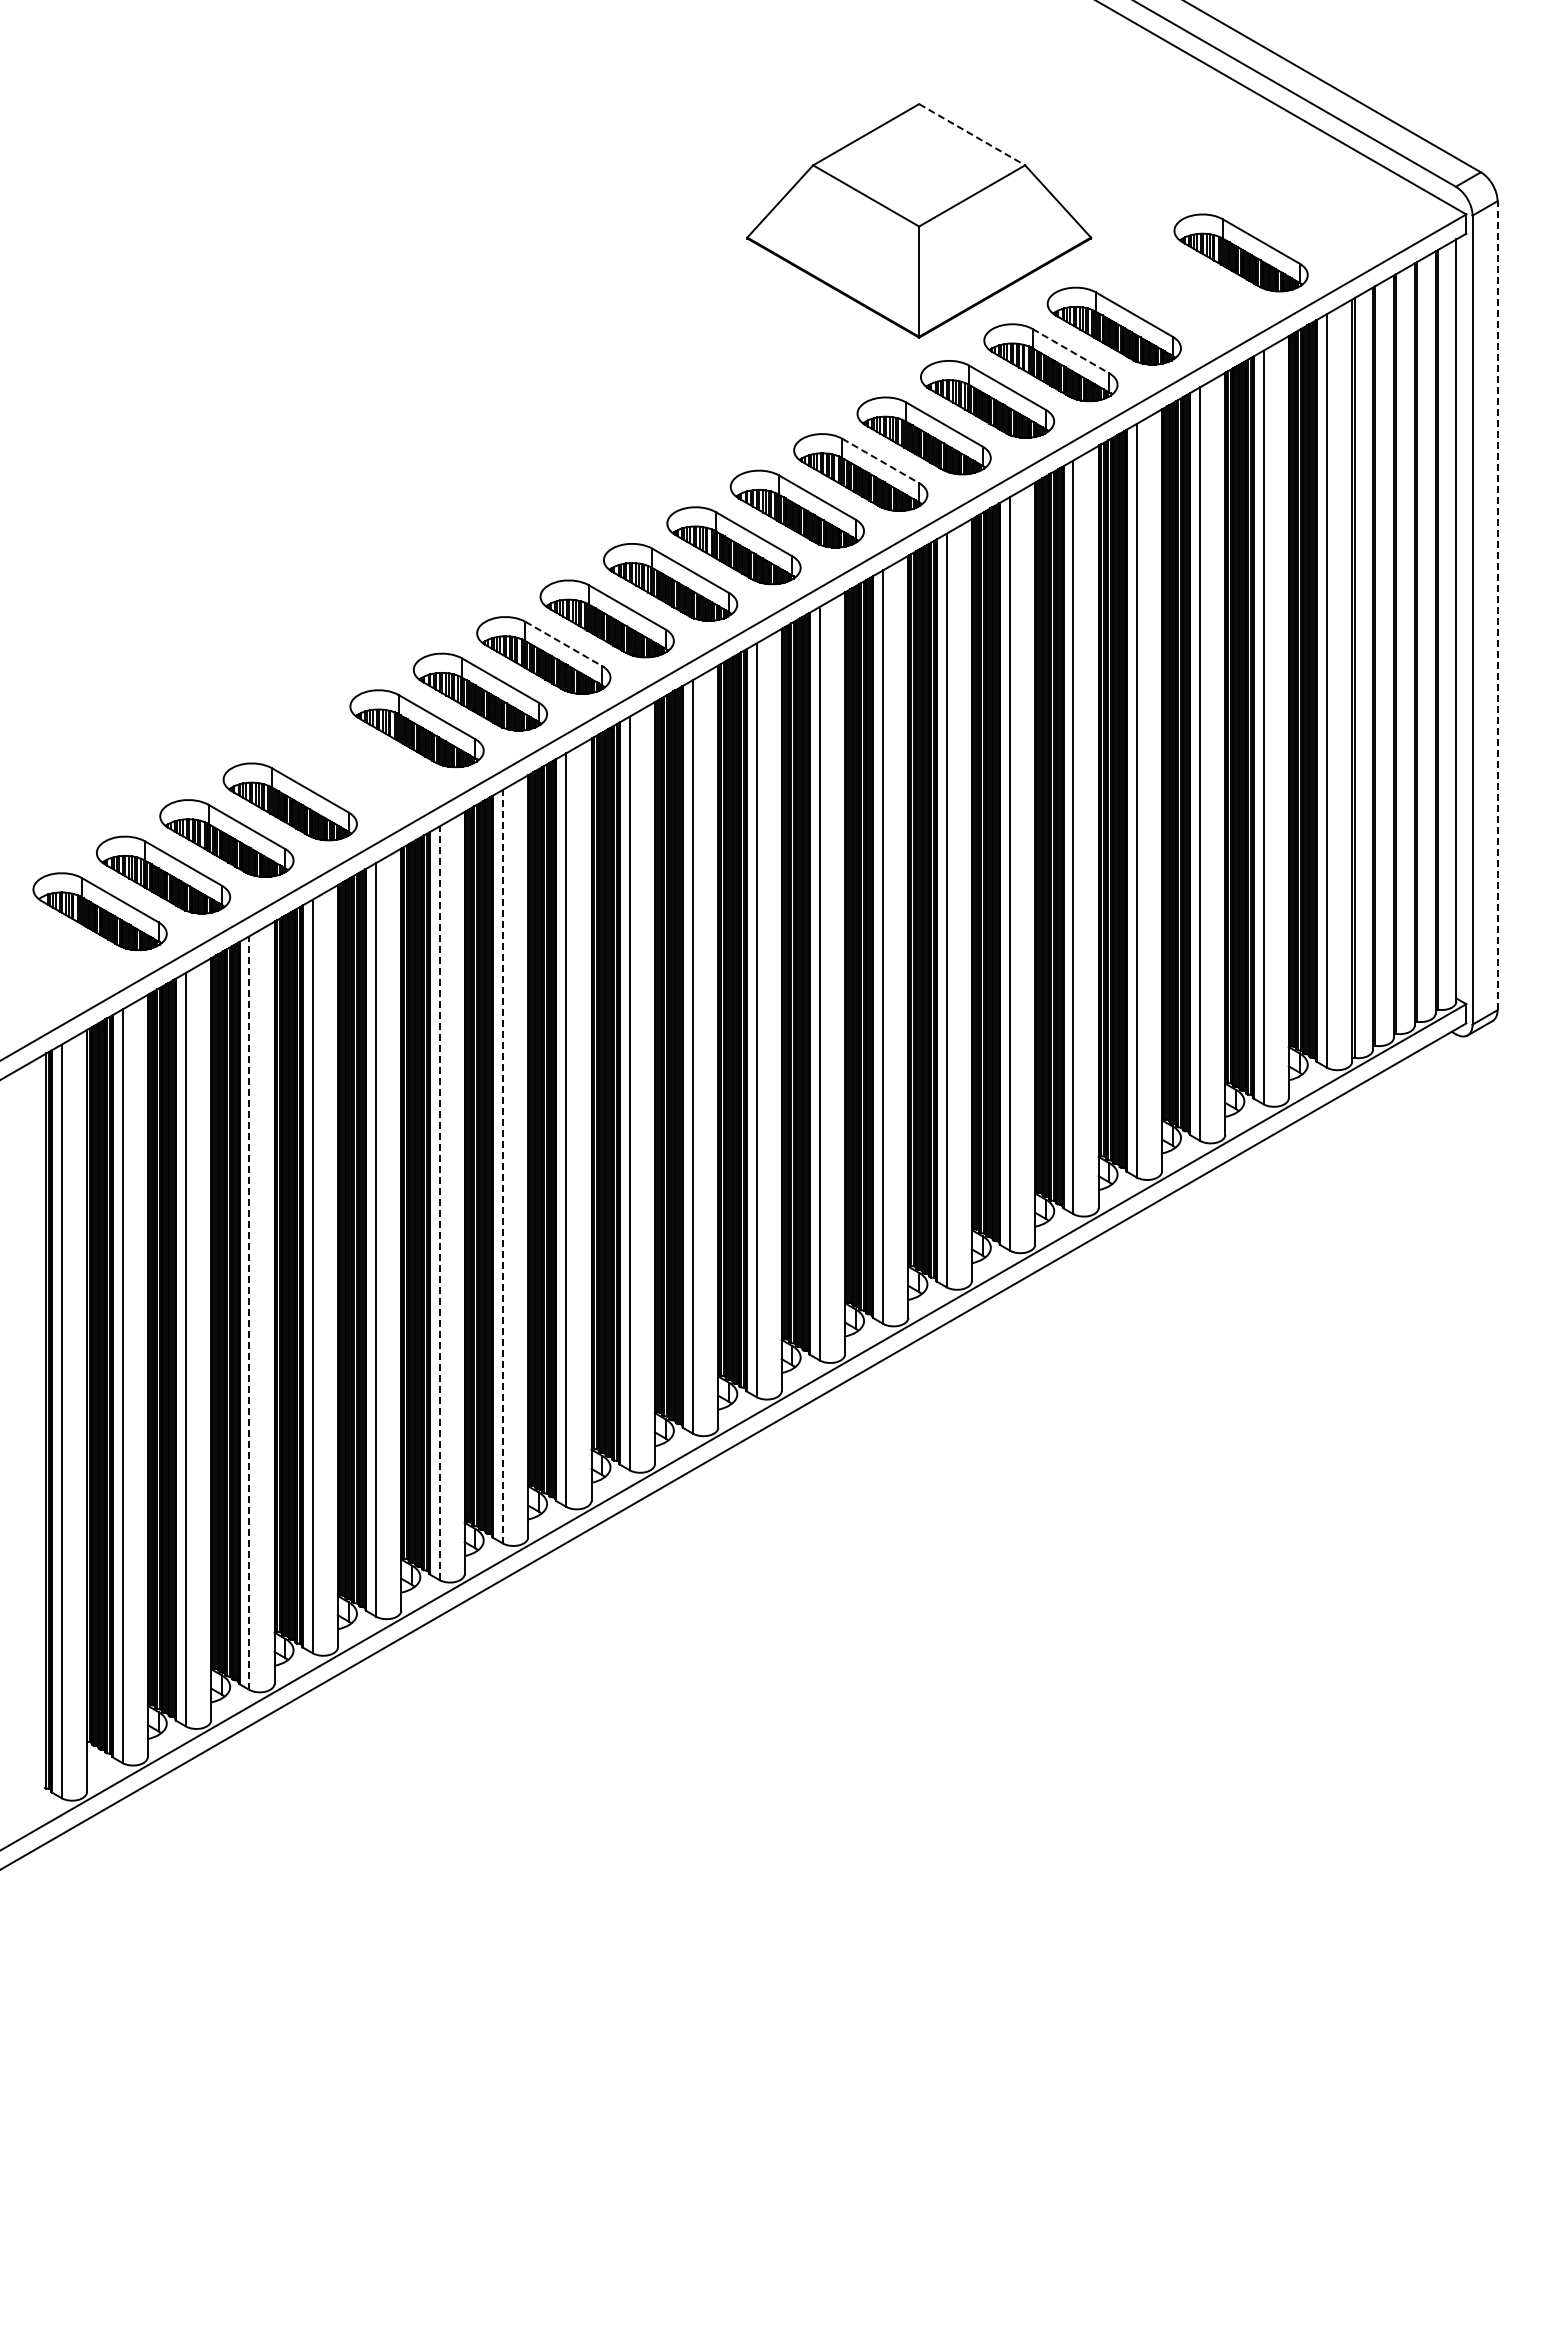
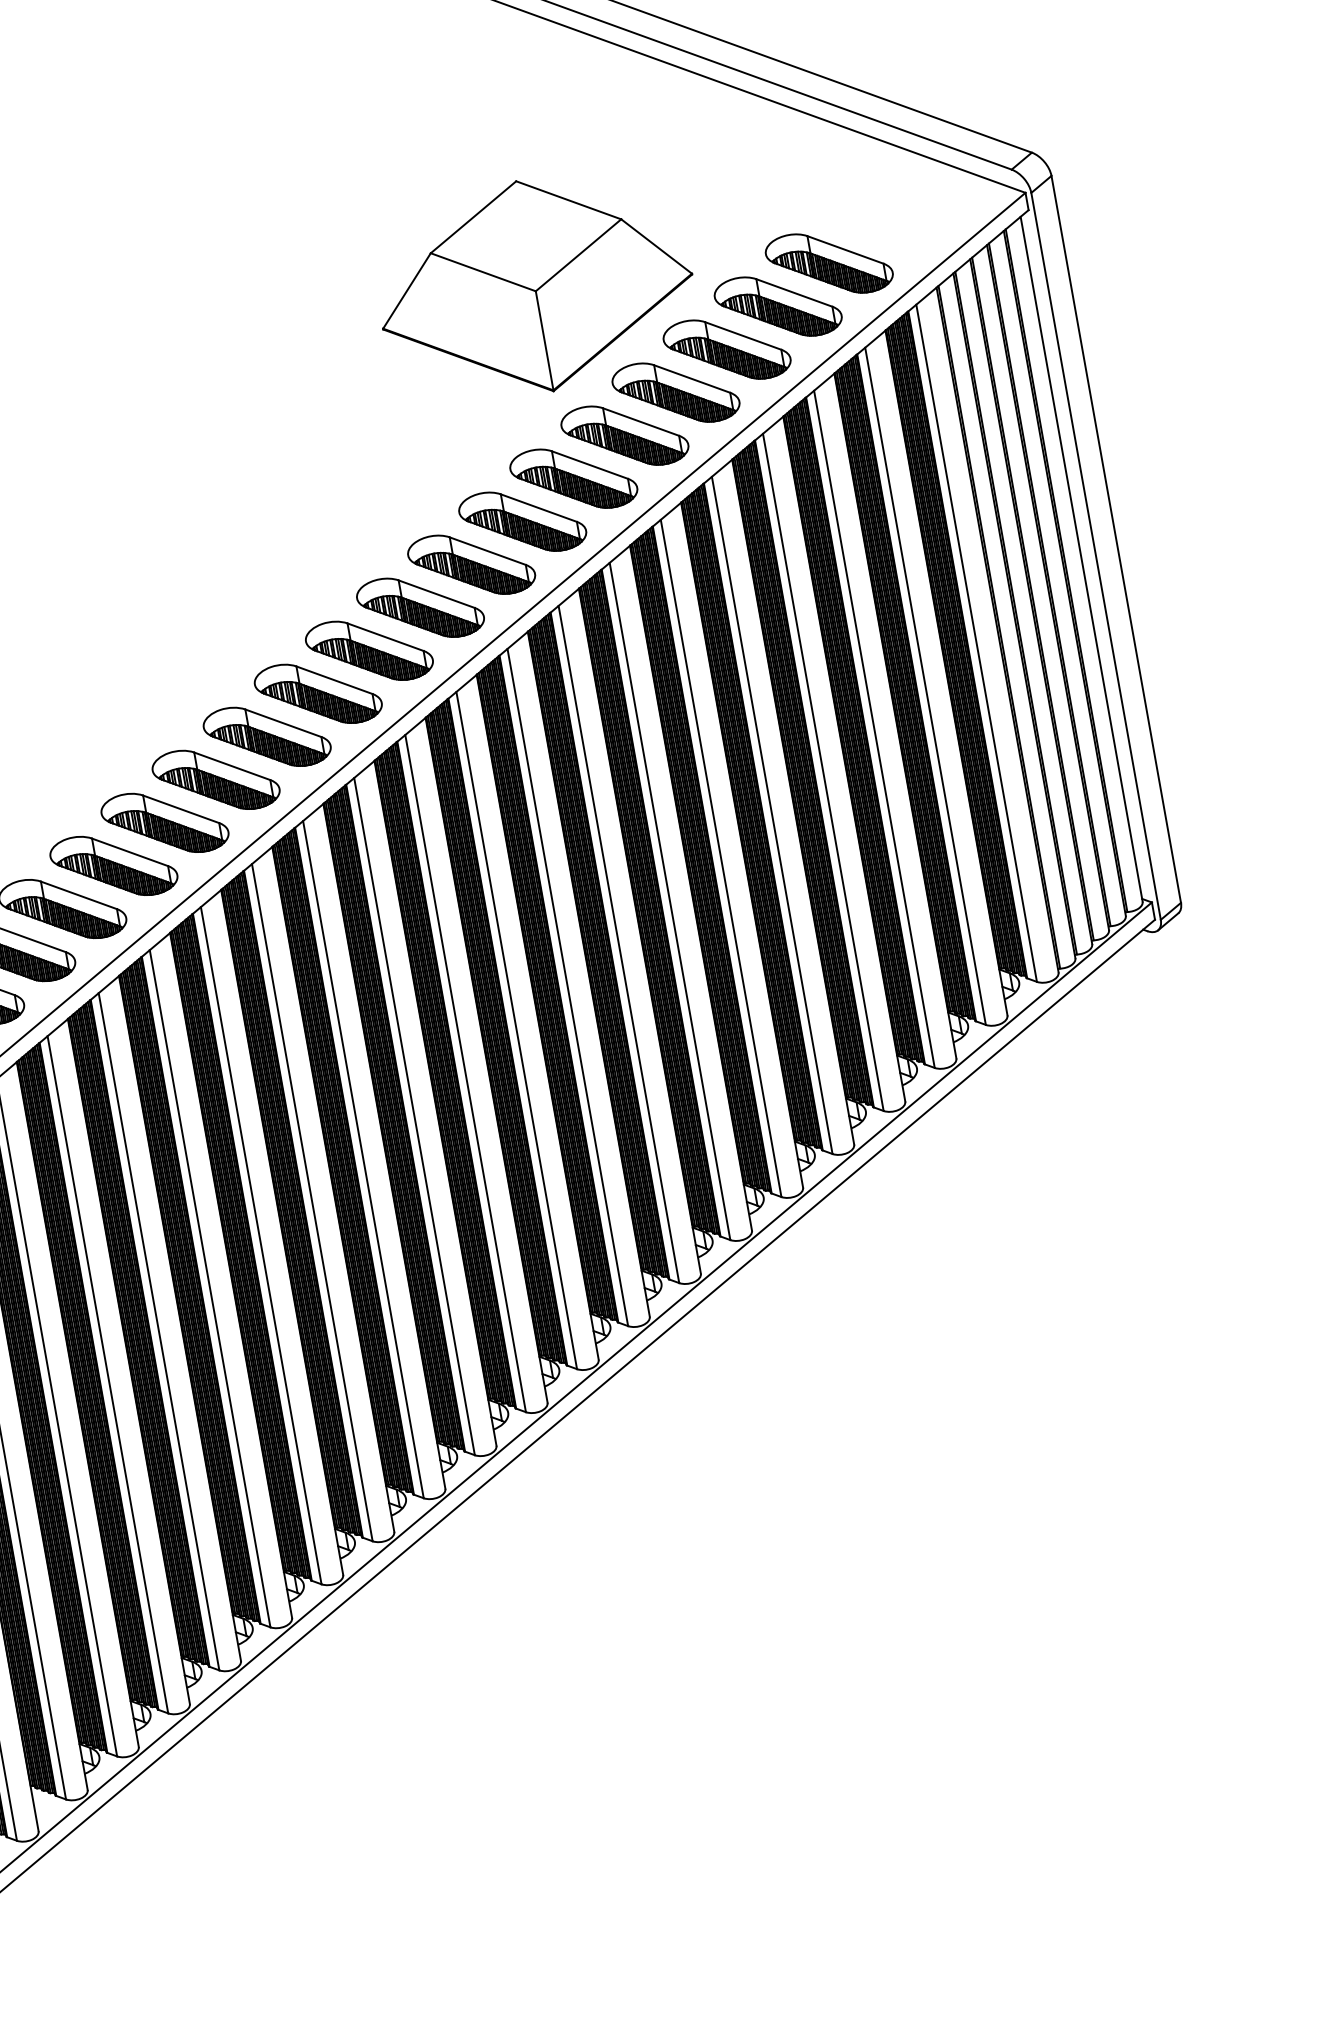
line: (972, 134) -> (569, 200), dashed -> solid
part: (1177, 289) -> (778, 306), added
line: (1071, 351) -> (692, 379), dashed -> solid
line: (881, 461) -> (539, 508), dashed -> solid
line: (1497, 605) -> (1116, 539), dashed -> solid
line: (564, 644) -> (284, 723), dashed -> solid
part: (353, 765) -> (113, 866), added
line: (502, 1166) -> (311, 1202), dashed -> solid
line: (439, 1203) -> (261, 1245), dashed -> solid
line: (249, 1313) -> (108, 1375), dashed -> solid

